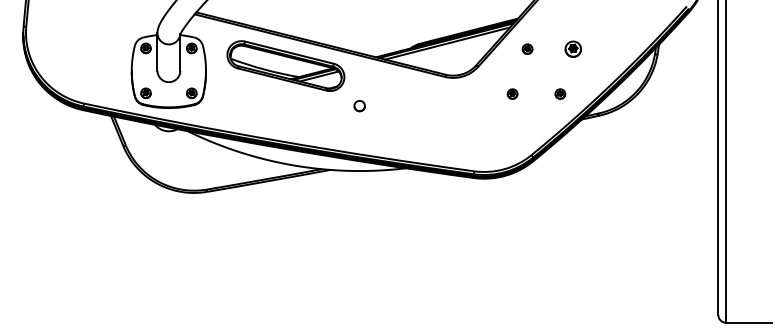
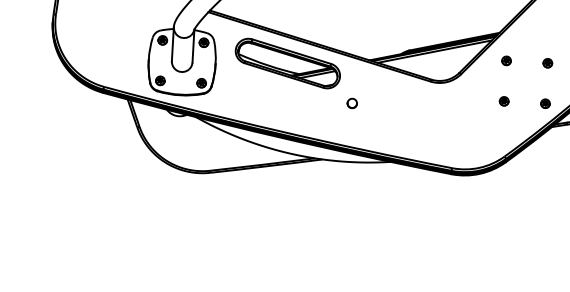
part: (573, 48) -> (547, 62), size x0.62
part: (512, 93) -> (504, 100), moved
part: (560, 93) -> (545, 103), moved

